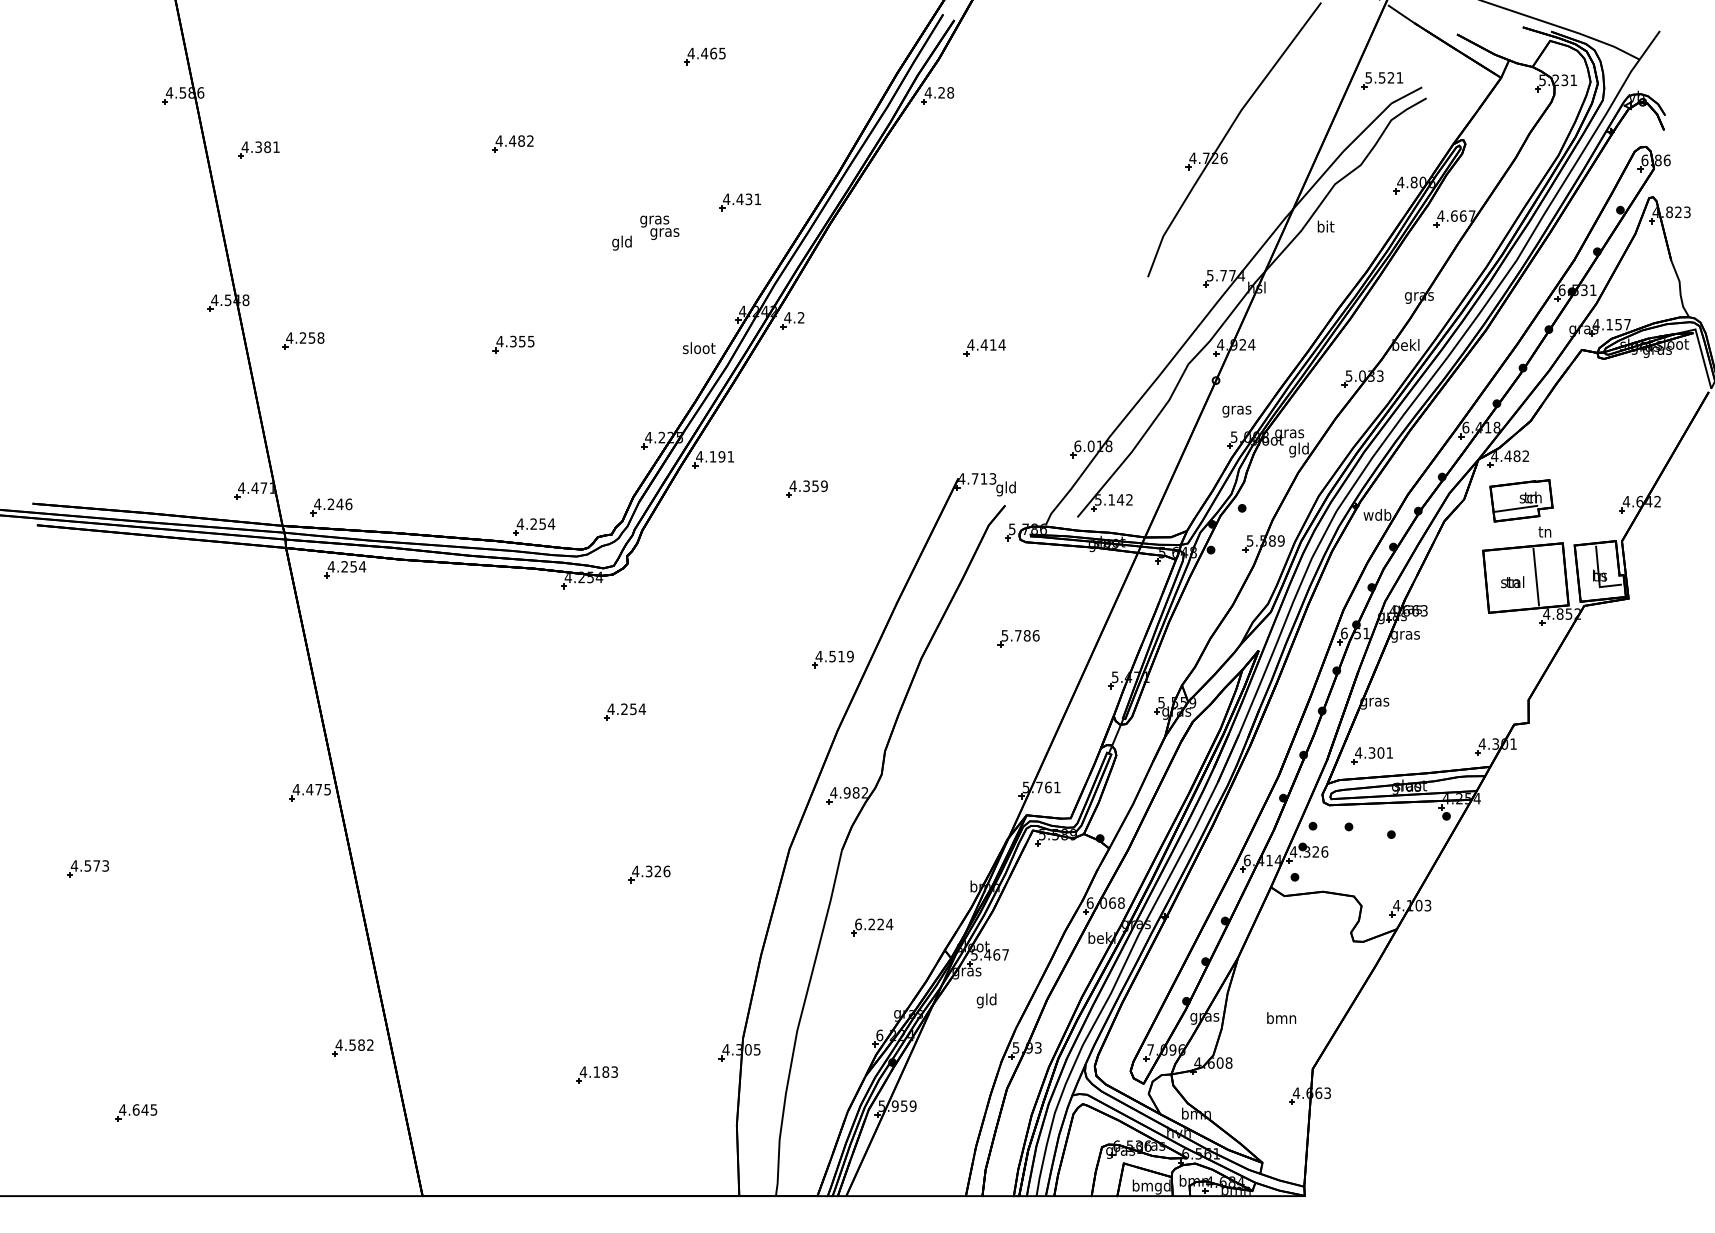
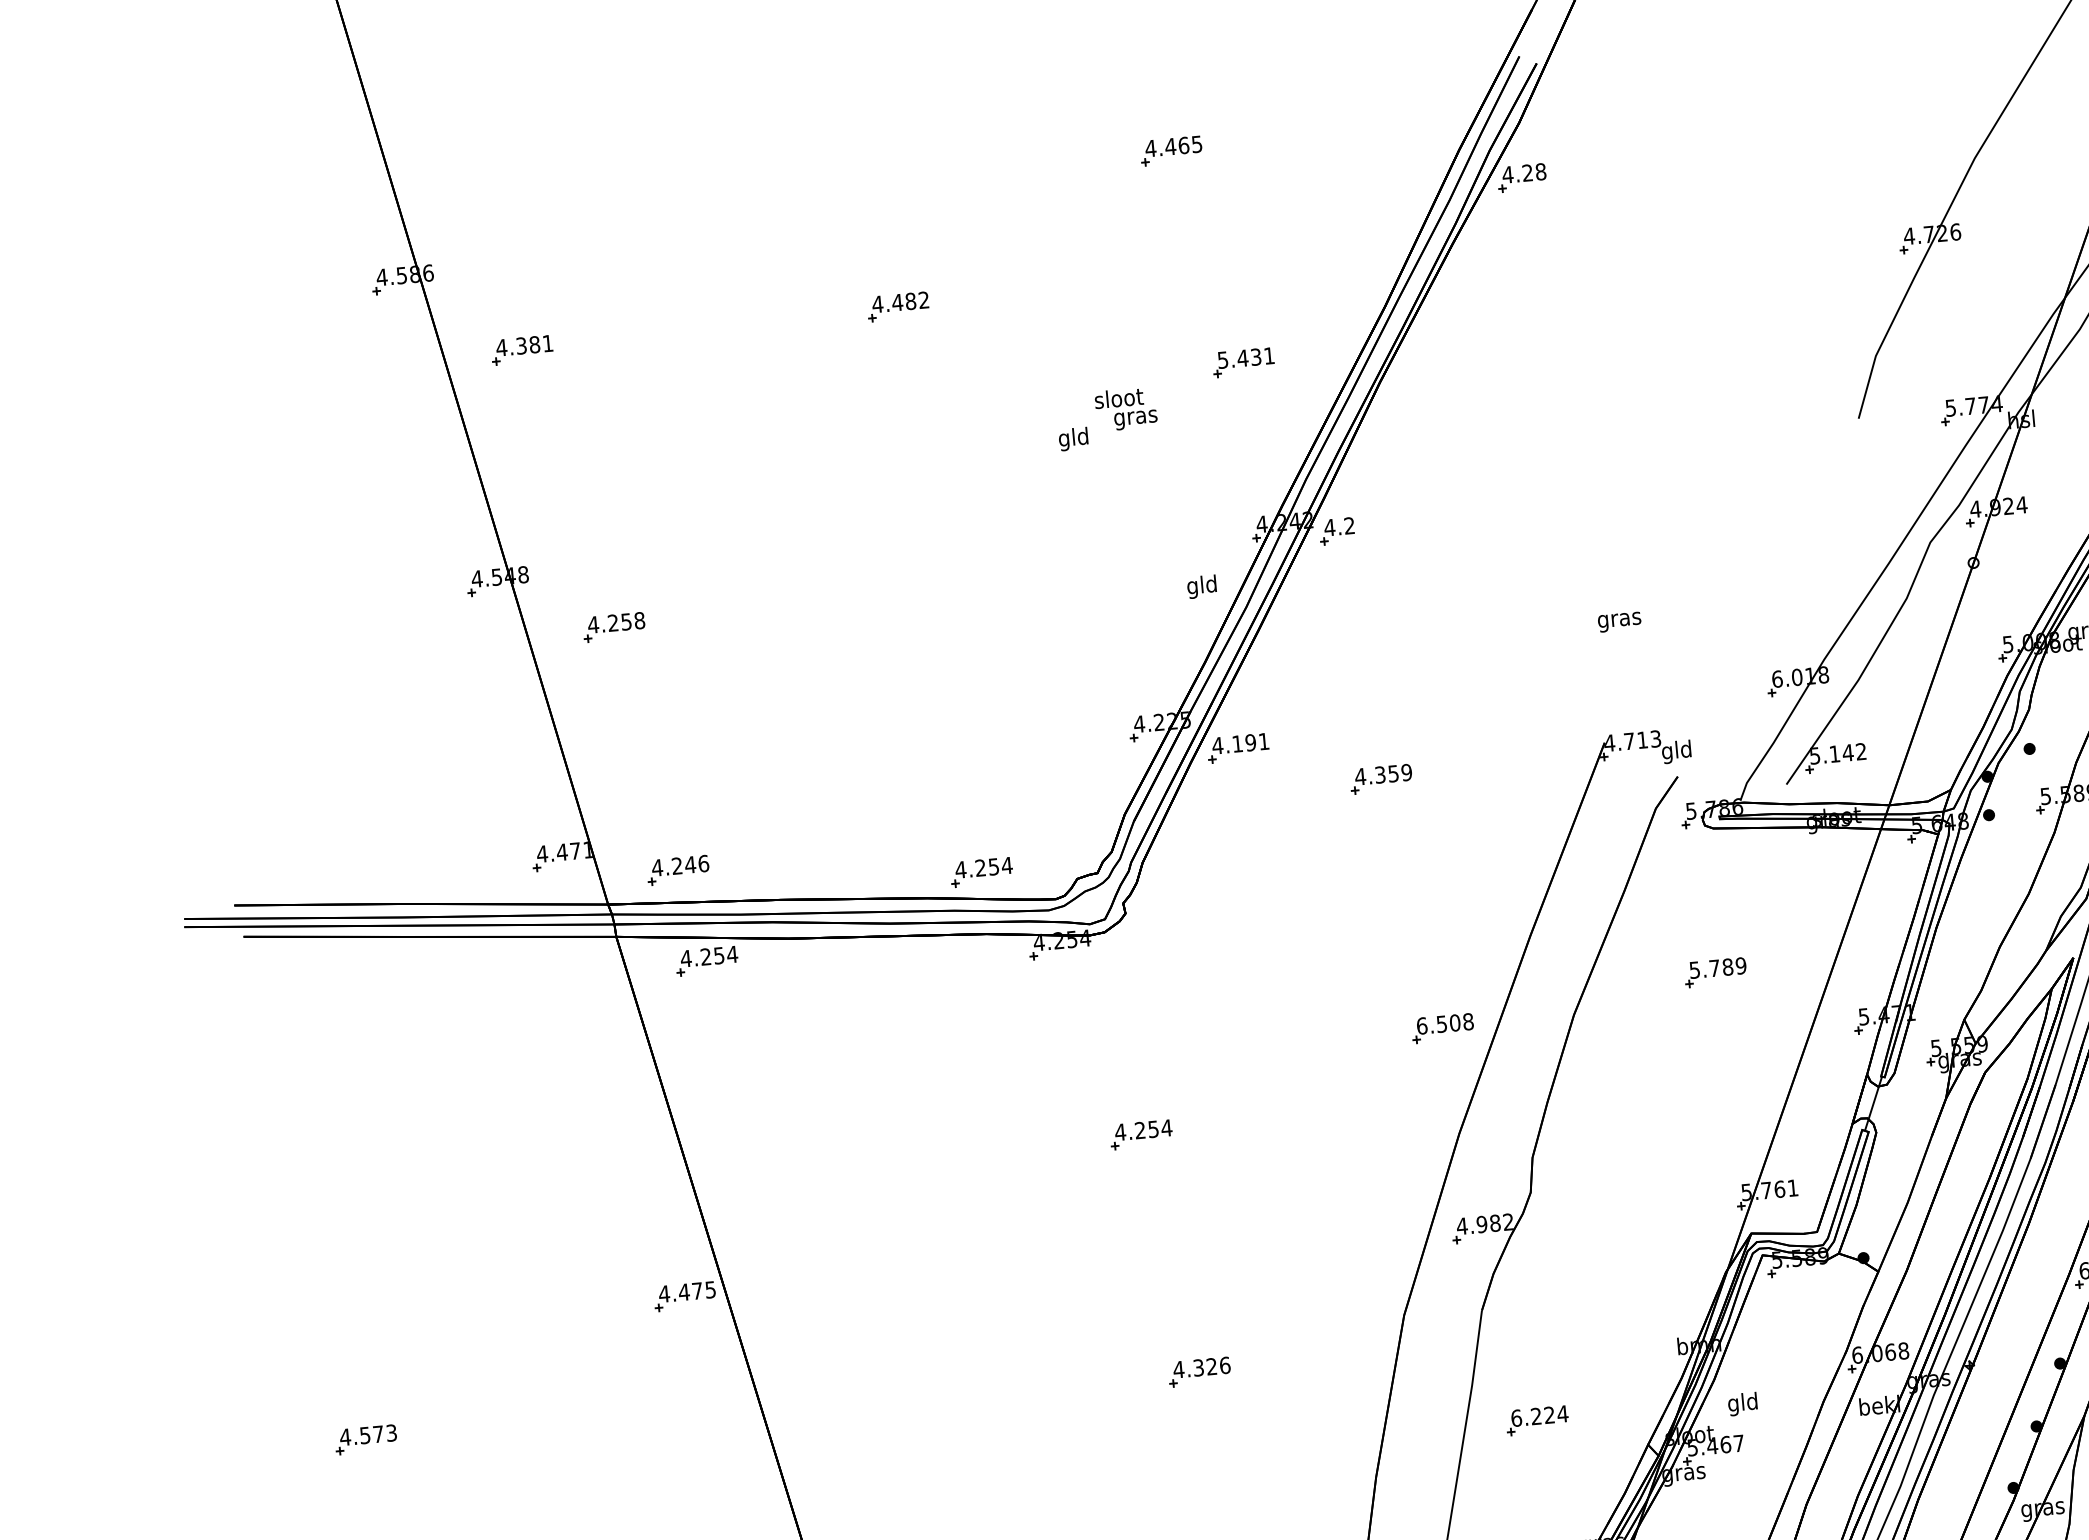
text: (726, 199) -> (1222, 360), 4.431 -> 5.431
text: (654, 219) -> (1118, 399), gras -> sloot
part: (513, 344) -> (926, 604), removed
part: (984, 347) -> (1625, 545), removed
text: (699, 349) -> (1202, 586), sloot -> gld
text: (1236, 411) -> (1619, 622), moved
text: (1035, 635) -> (1740, 965), 5.786 -> 5.789
text: (834, 656) -> (1444, 1023), 4.519 -> 6.508
text: (986, 1000) -> (1742, 1403), moved

